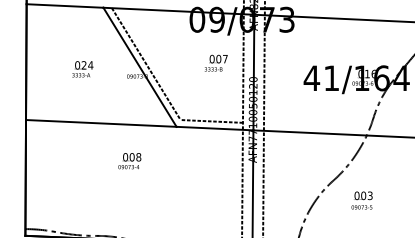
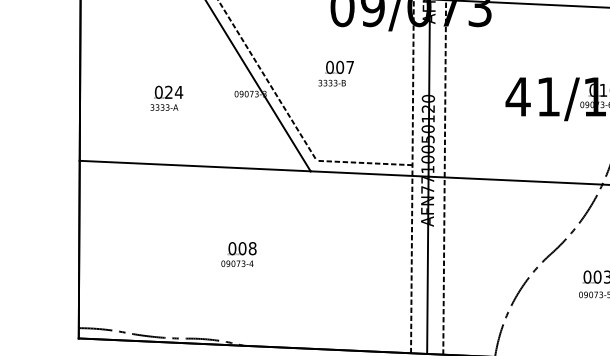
text: (215, 62) -> (335, 72), moved
text: (82, 69) -> (166, 98), moved
text: (129, 161) -> (238, 255), moved

